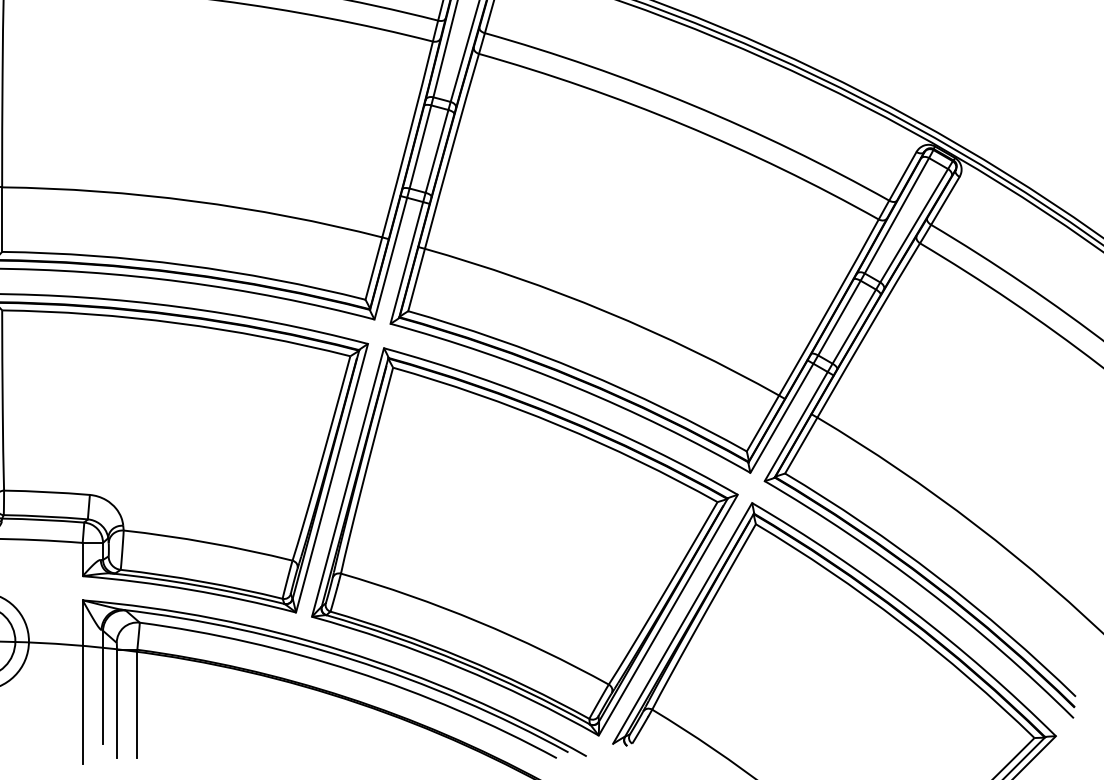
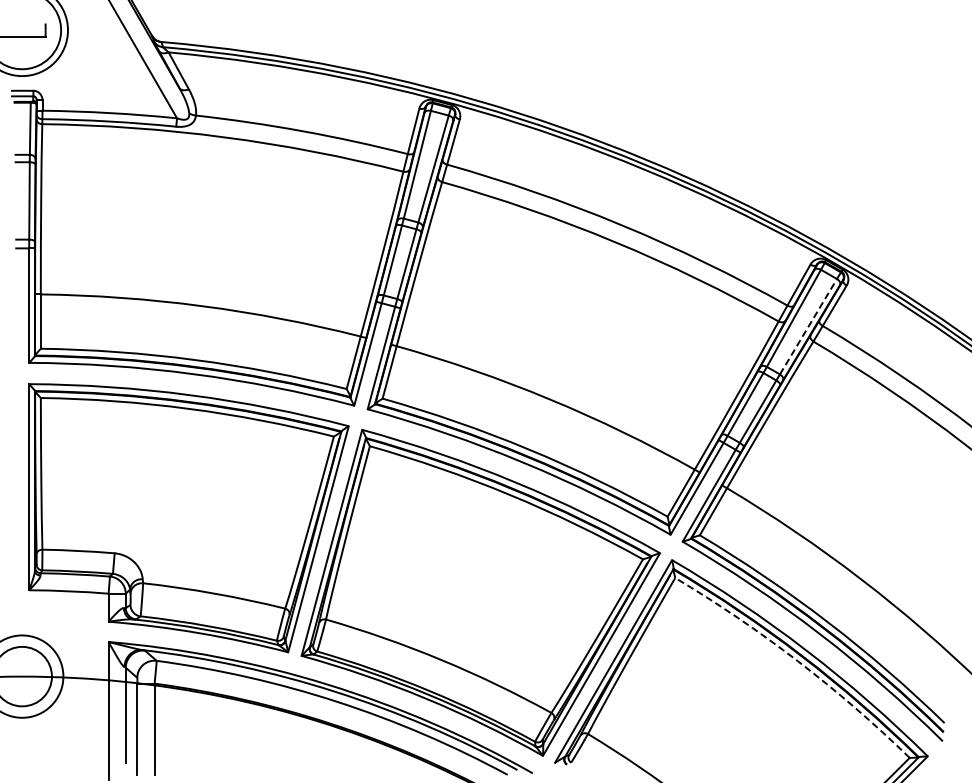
line: (914, 225) -> (808, 326), solid -> dashed
arc: (901, 623) -> (797, 661), solid -> dashed

